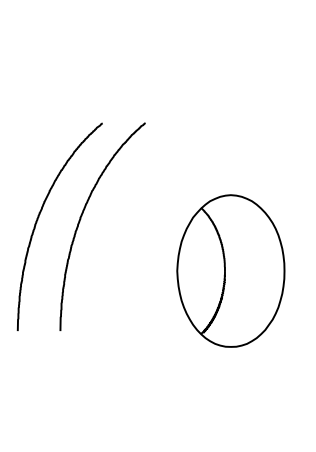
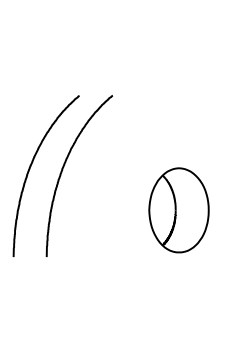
part: (230, 270) -> (178, 210), size x0.71

